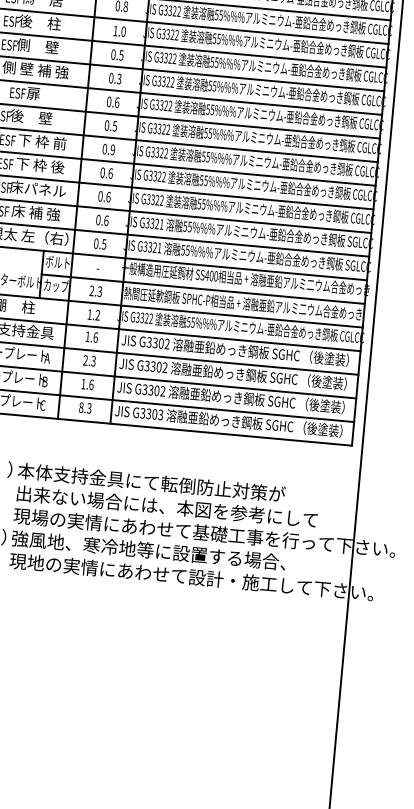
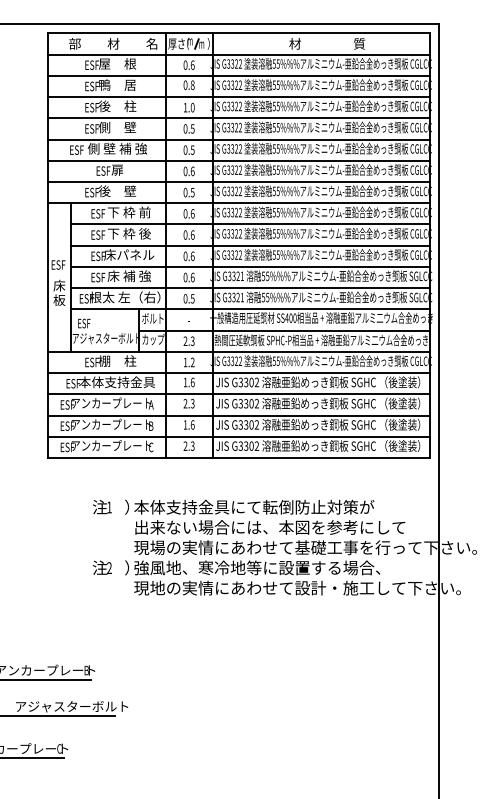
text: (119, 78) -> (192, 149), 0.3 -> 0.5
text: (112, 149) -> (192, 213), 0.9 -> 0.6
text: (81, 406) -> (185, 445), 8.3 -> 2.3
text: (160, 415) -> (256, 446), G3303 -> G3302

